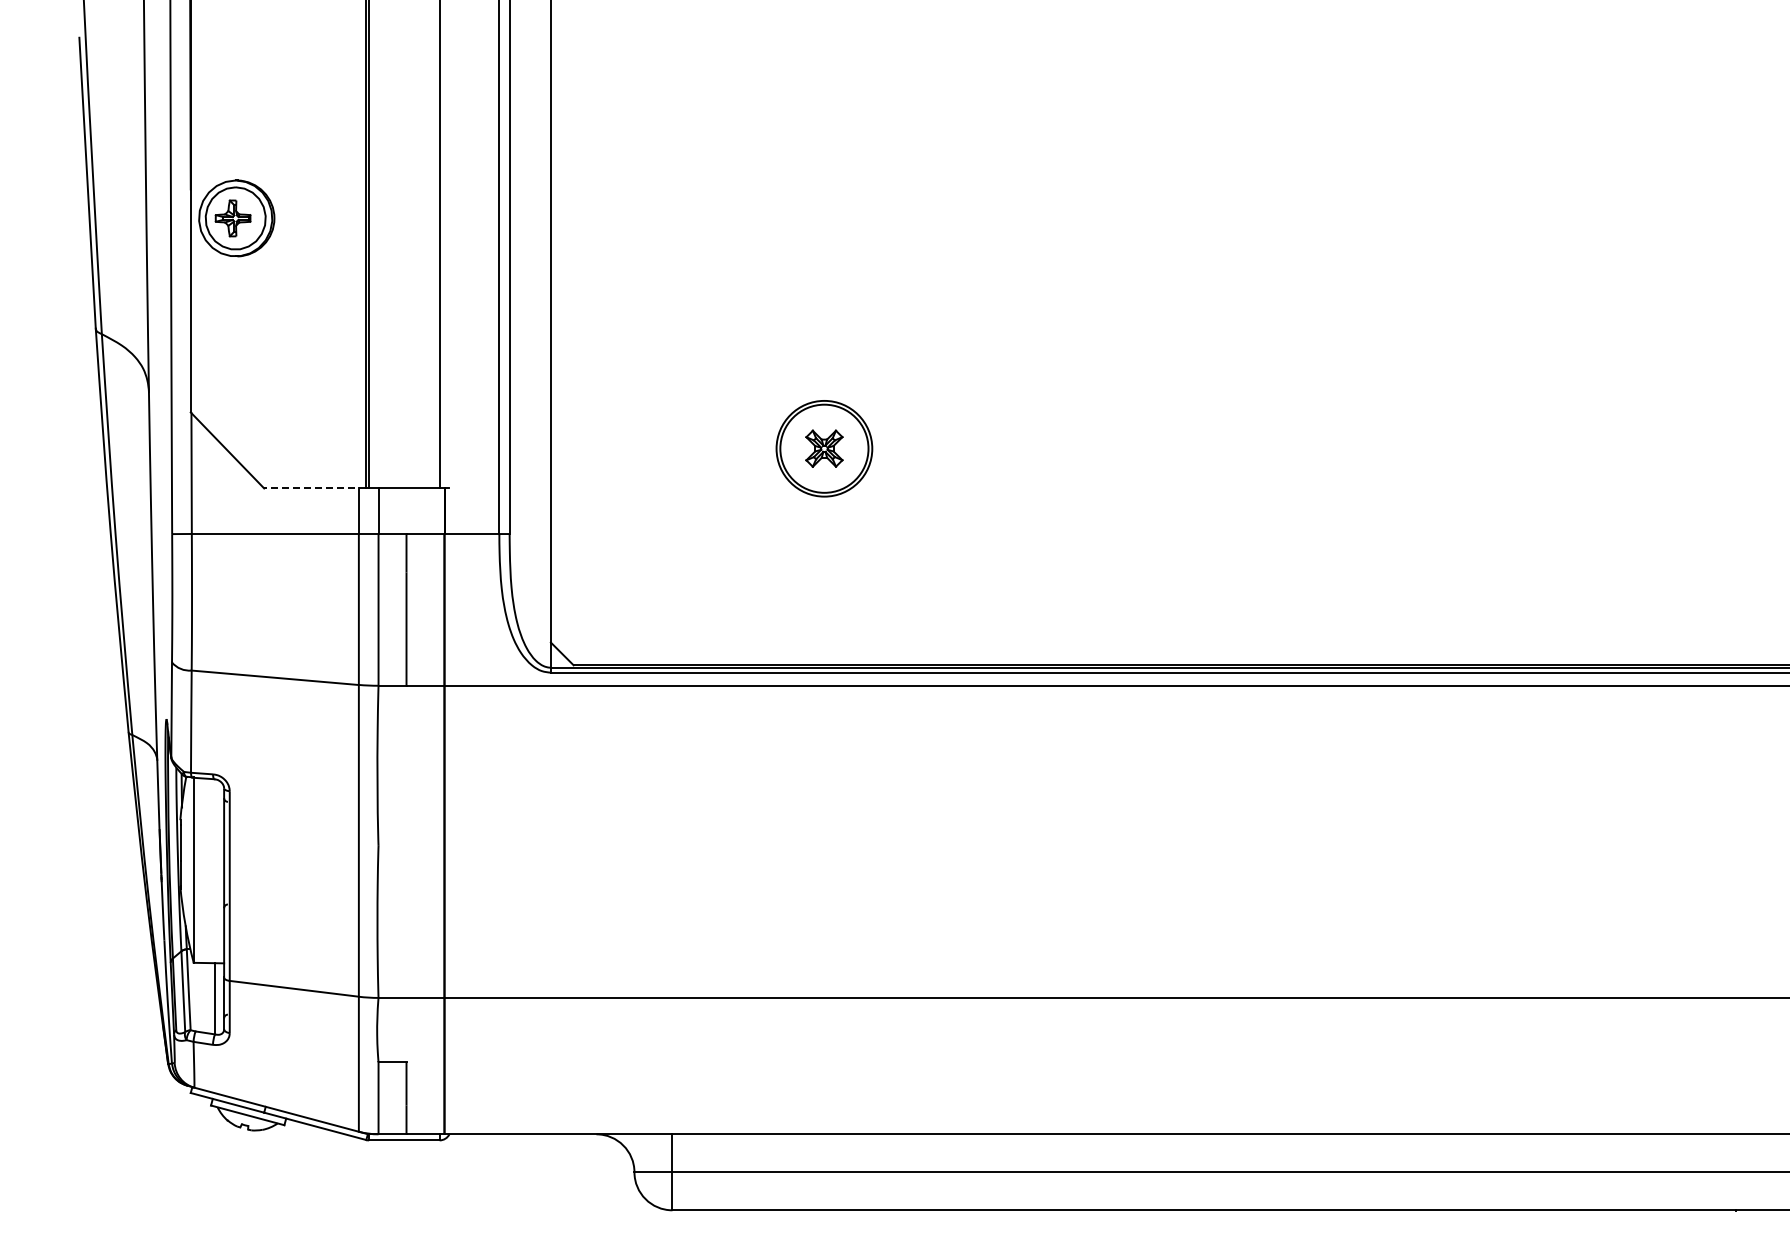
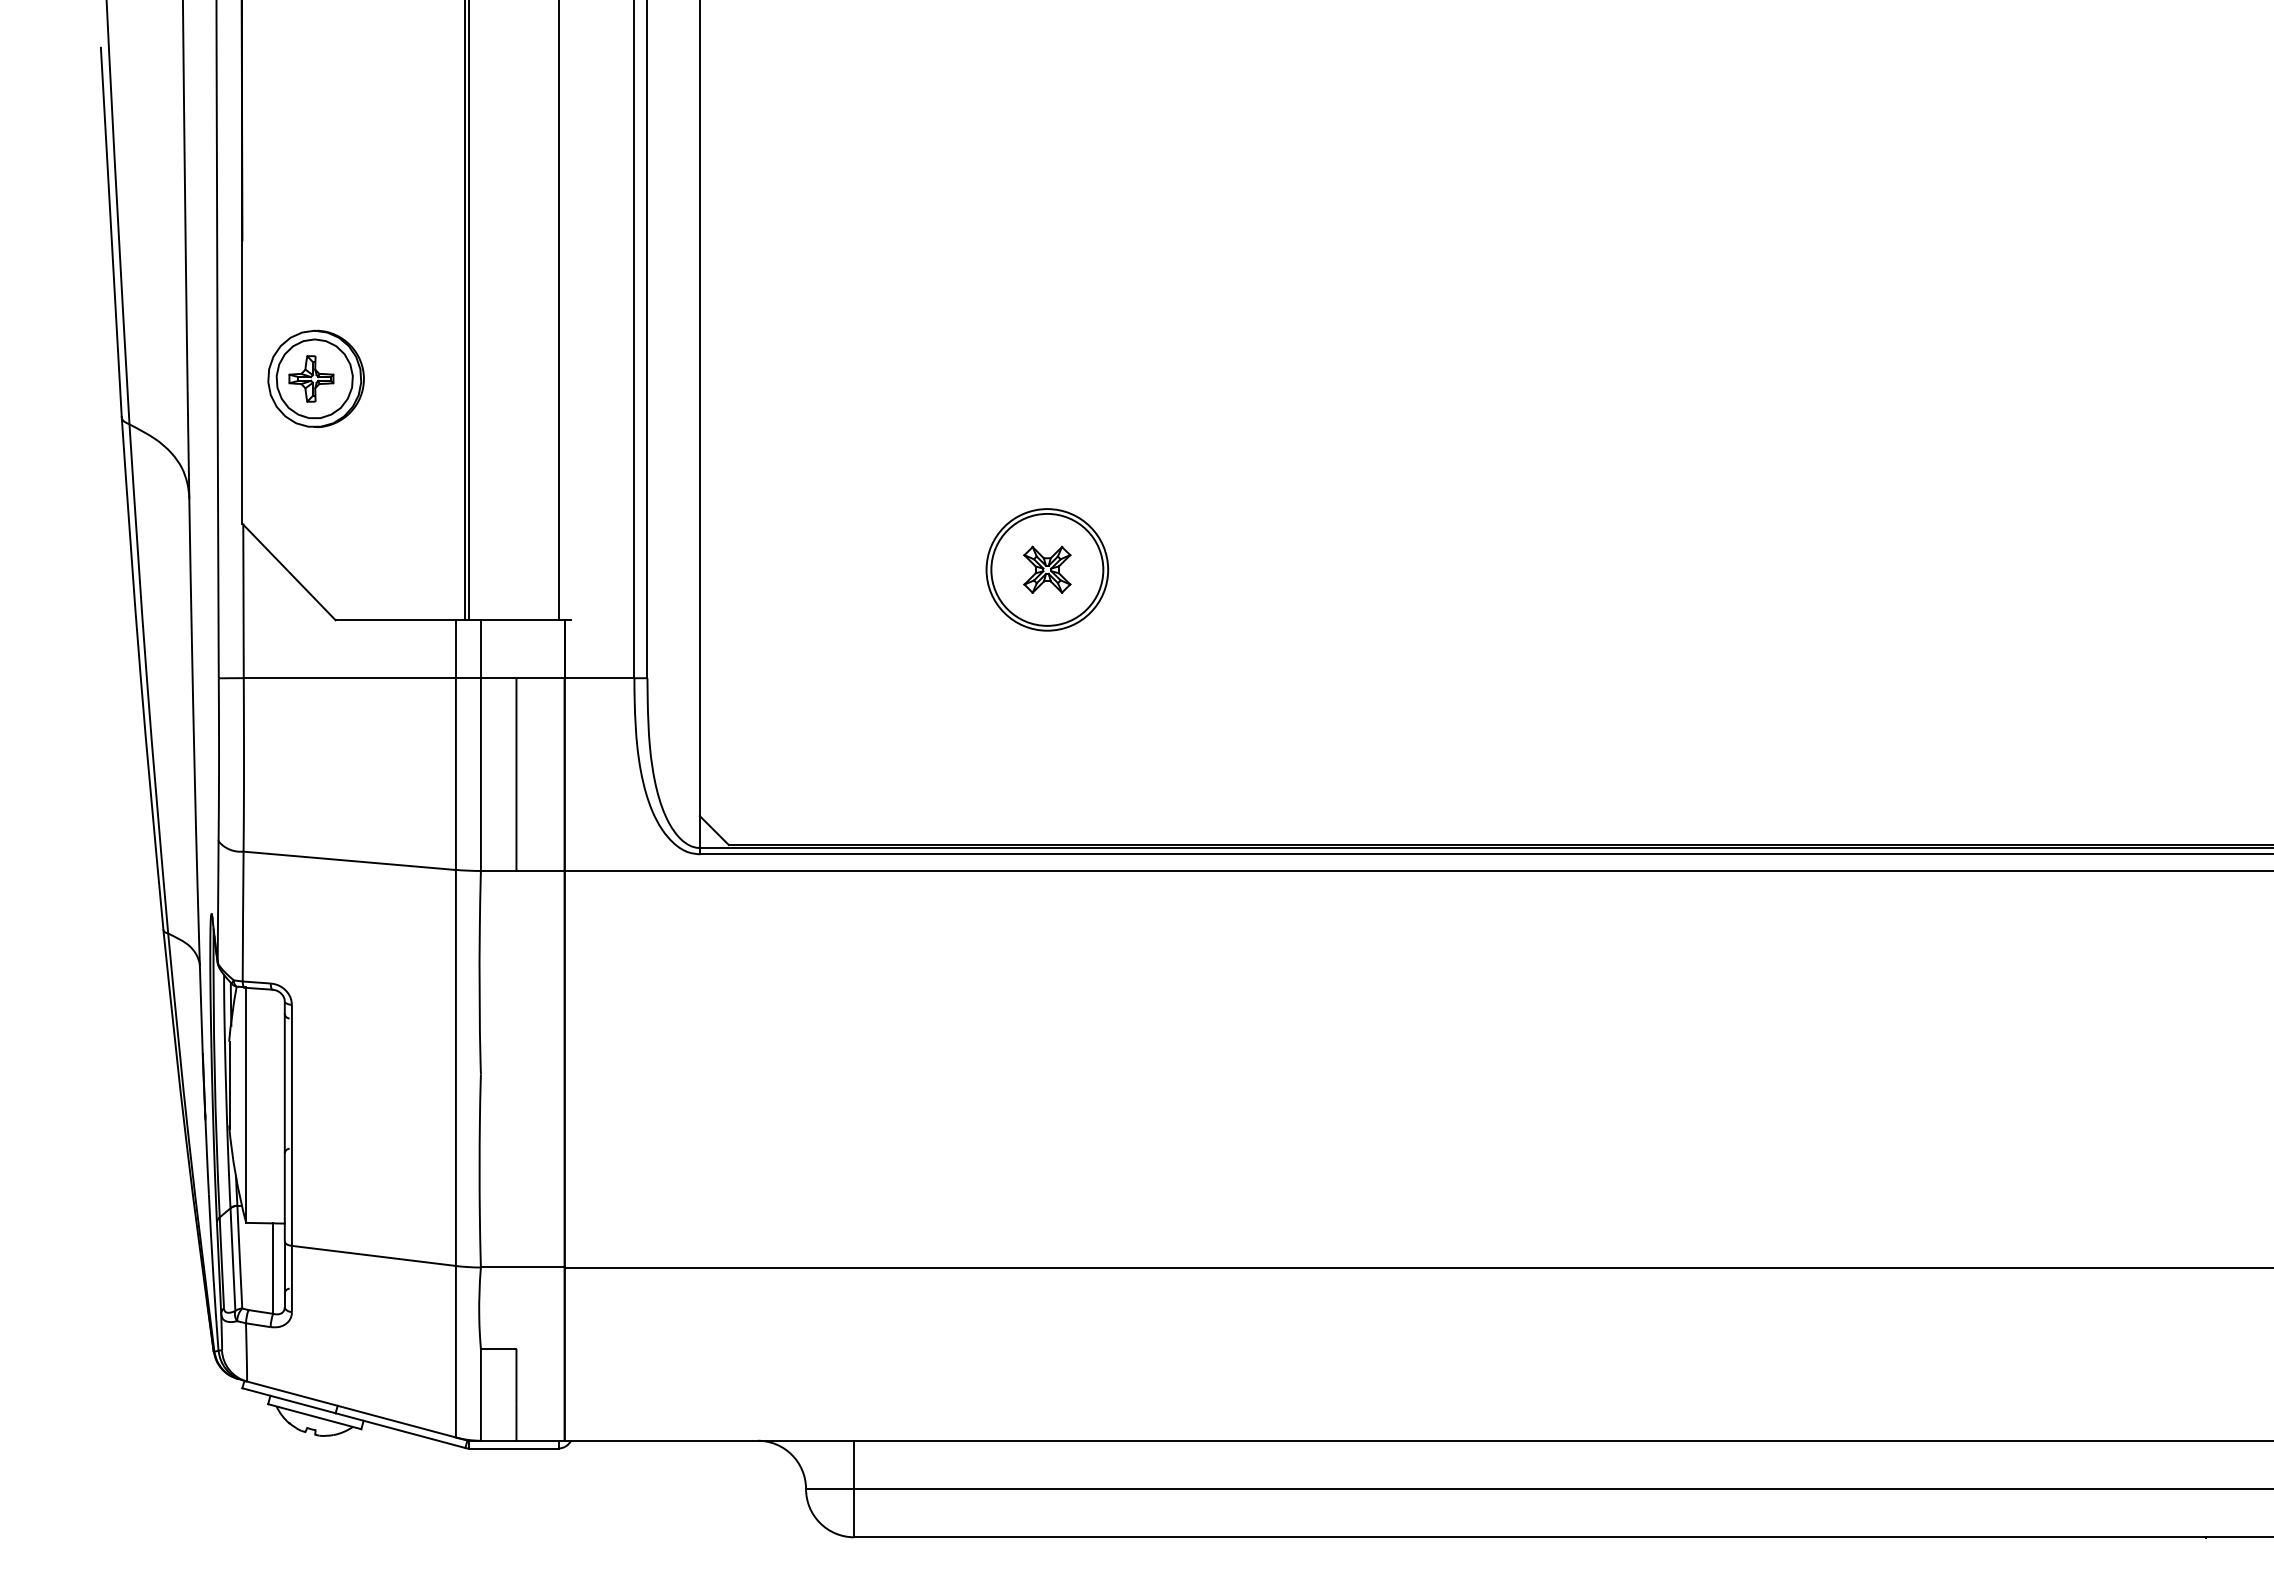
part: (236, 218) -> (315, 379), moved
line: (314, 488) -> (399, 620), dashed -> solid

